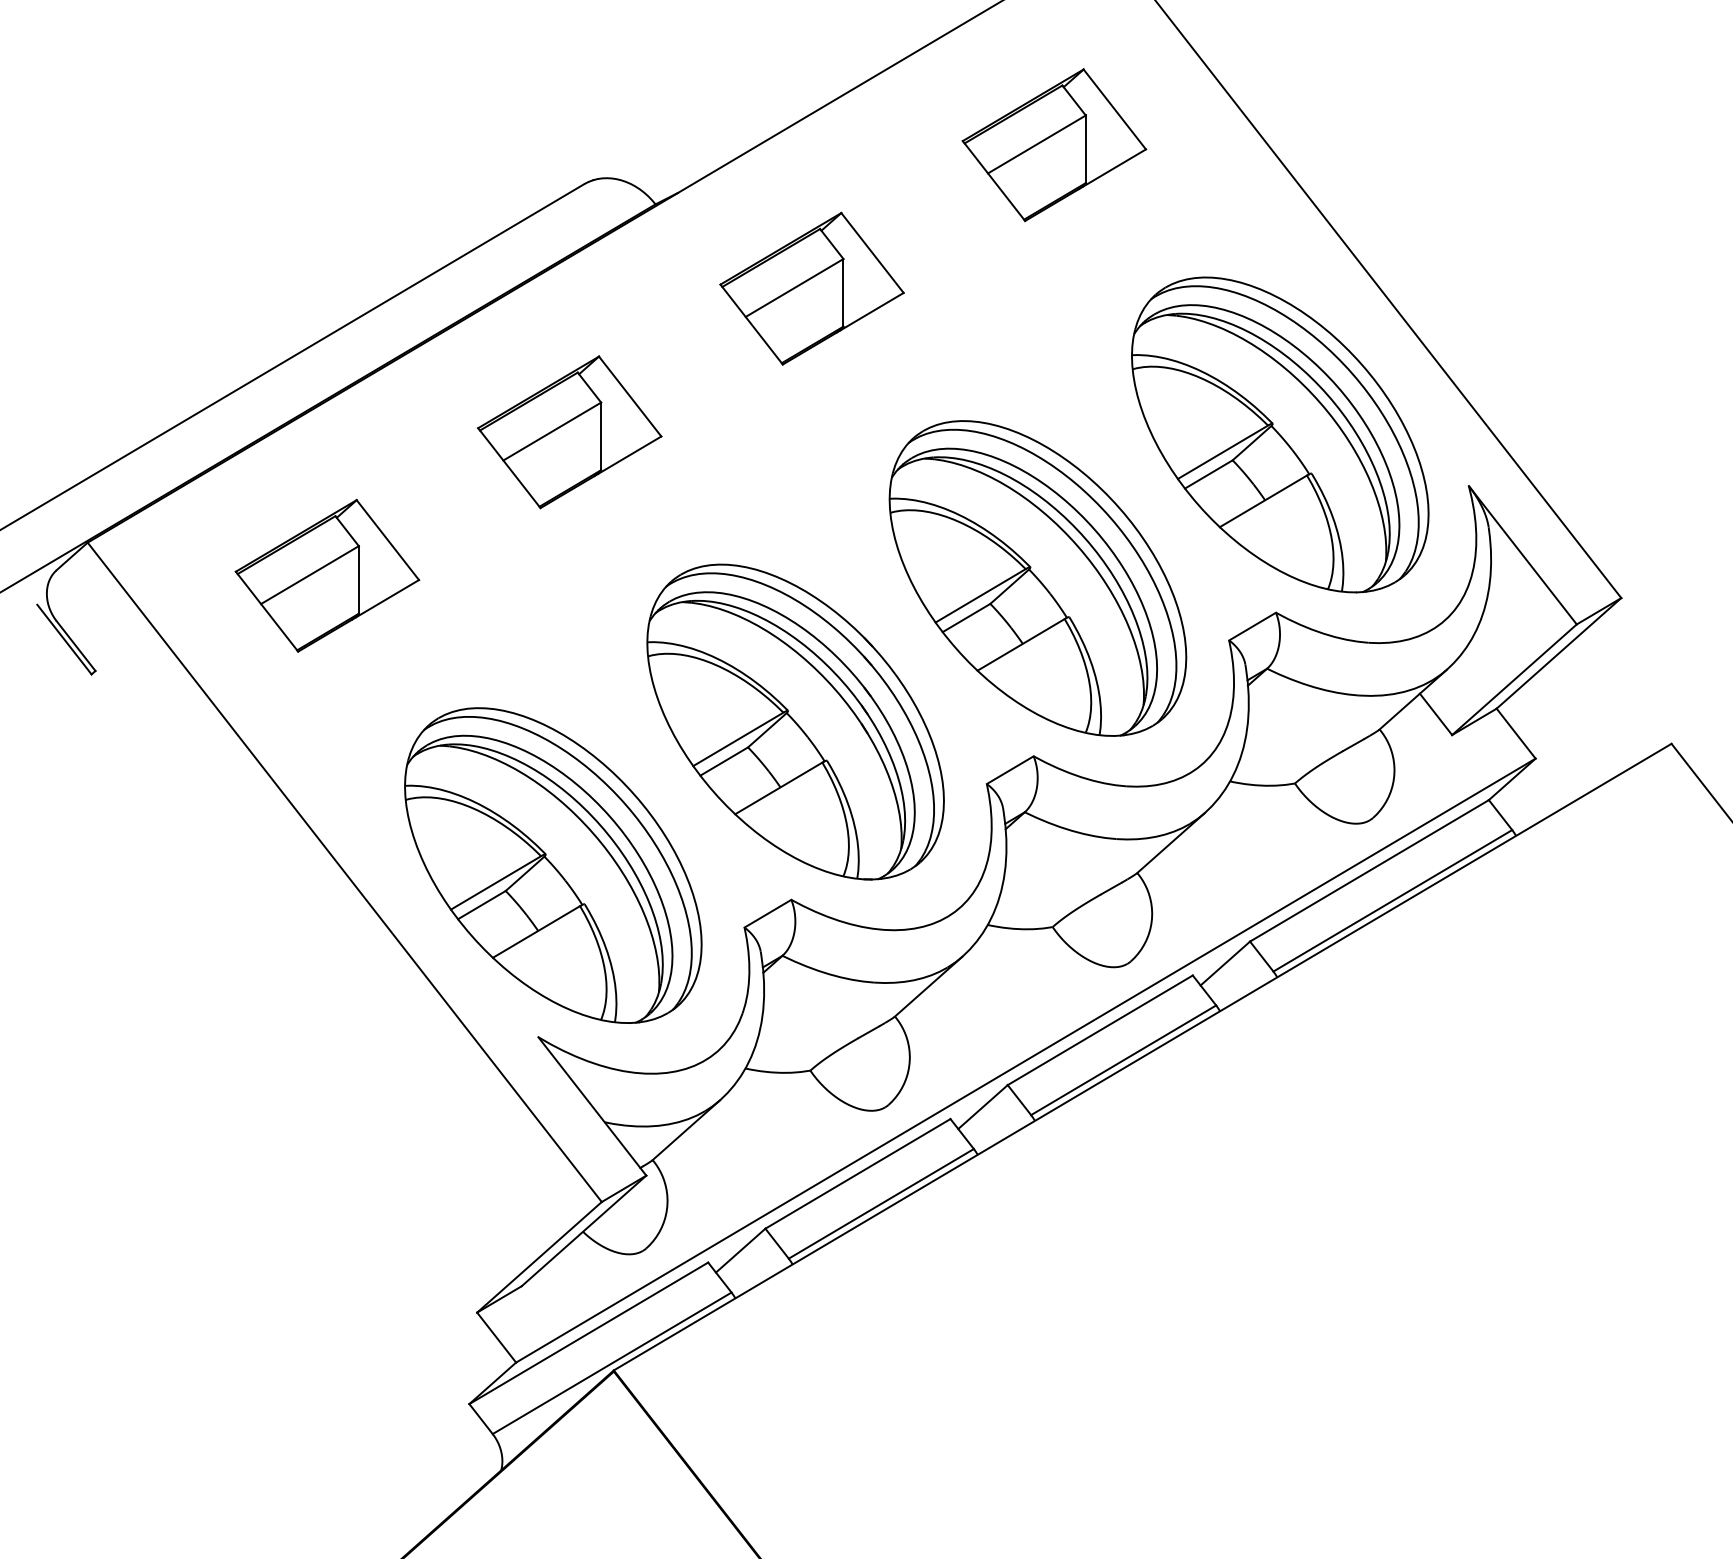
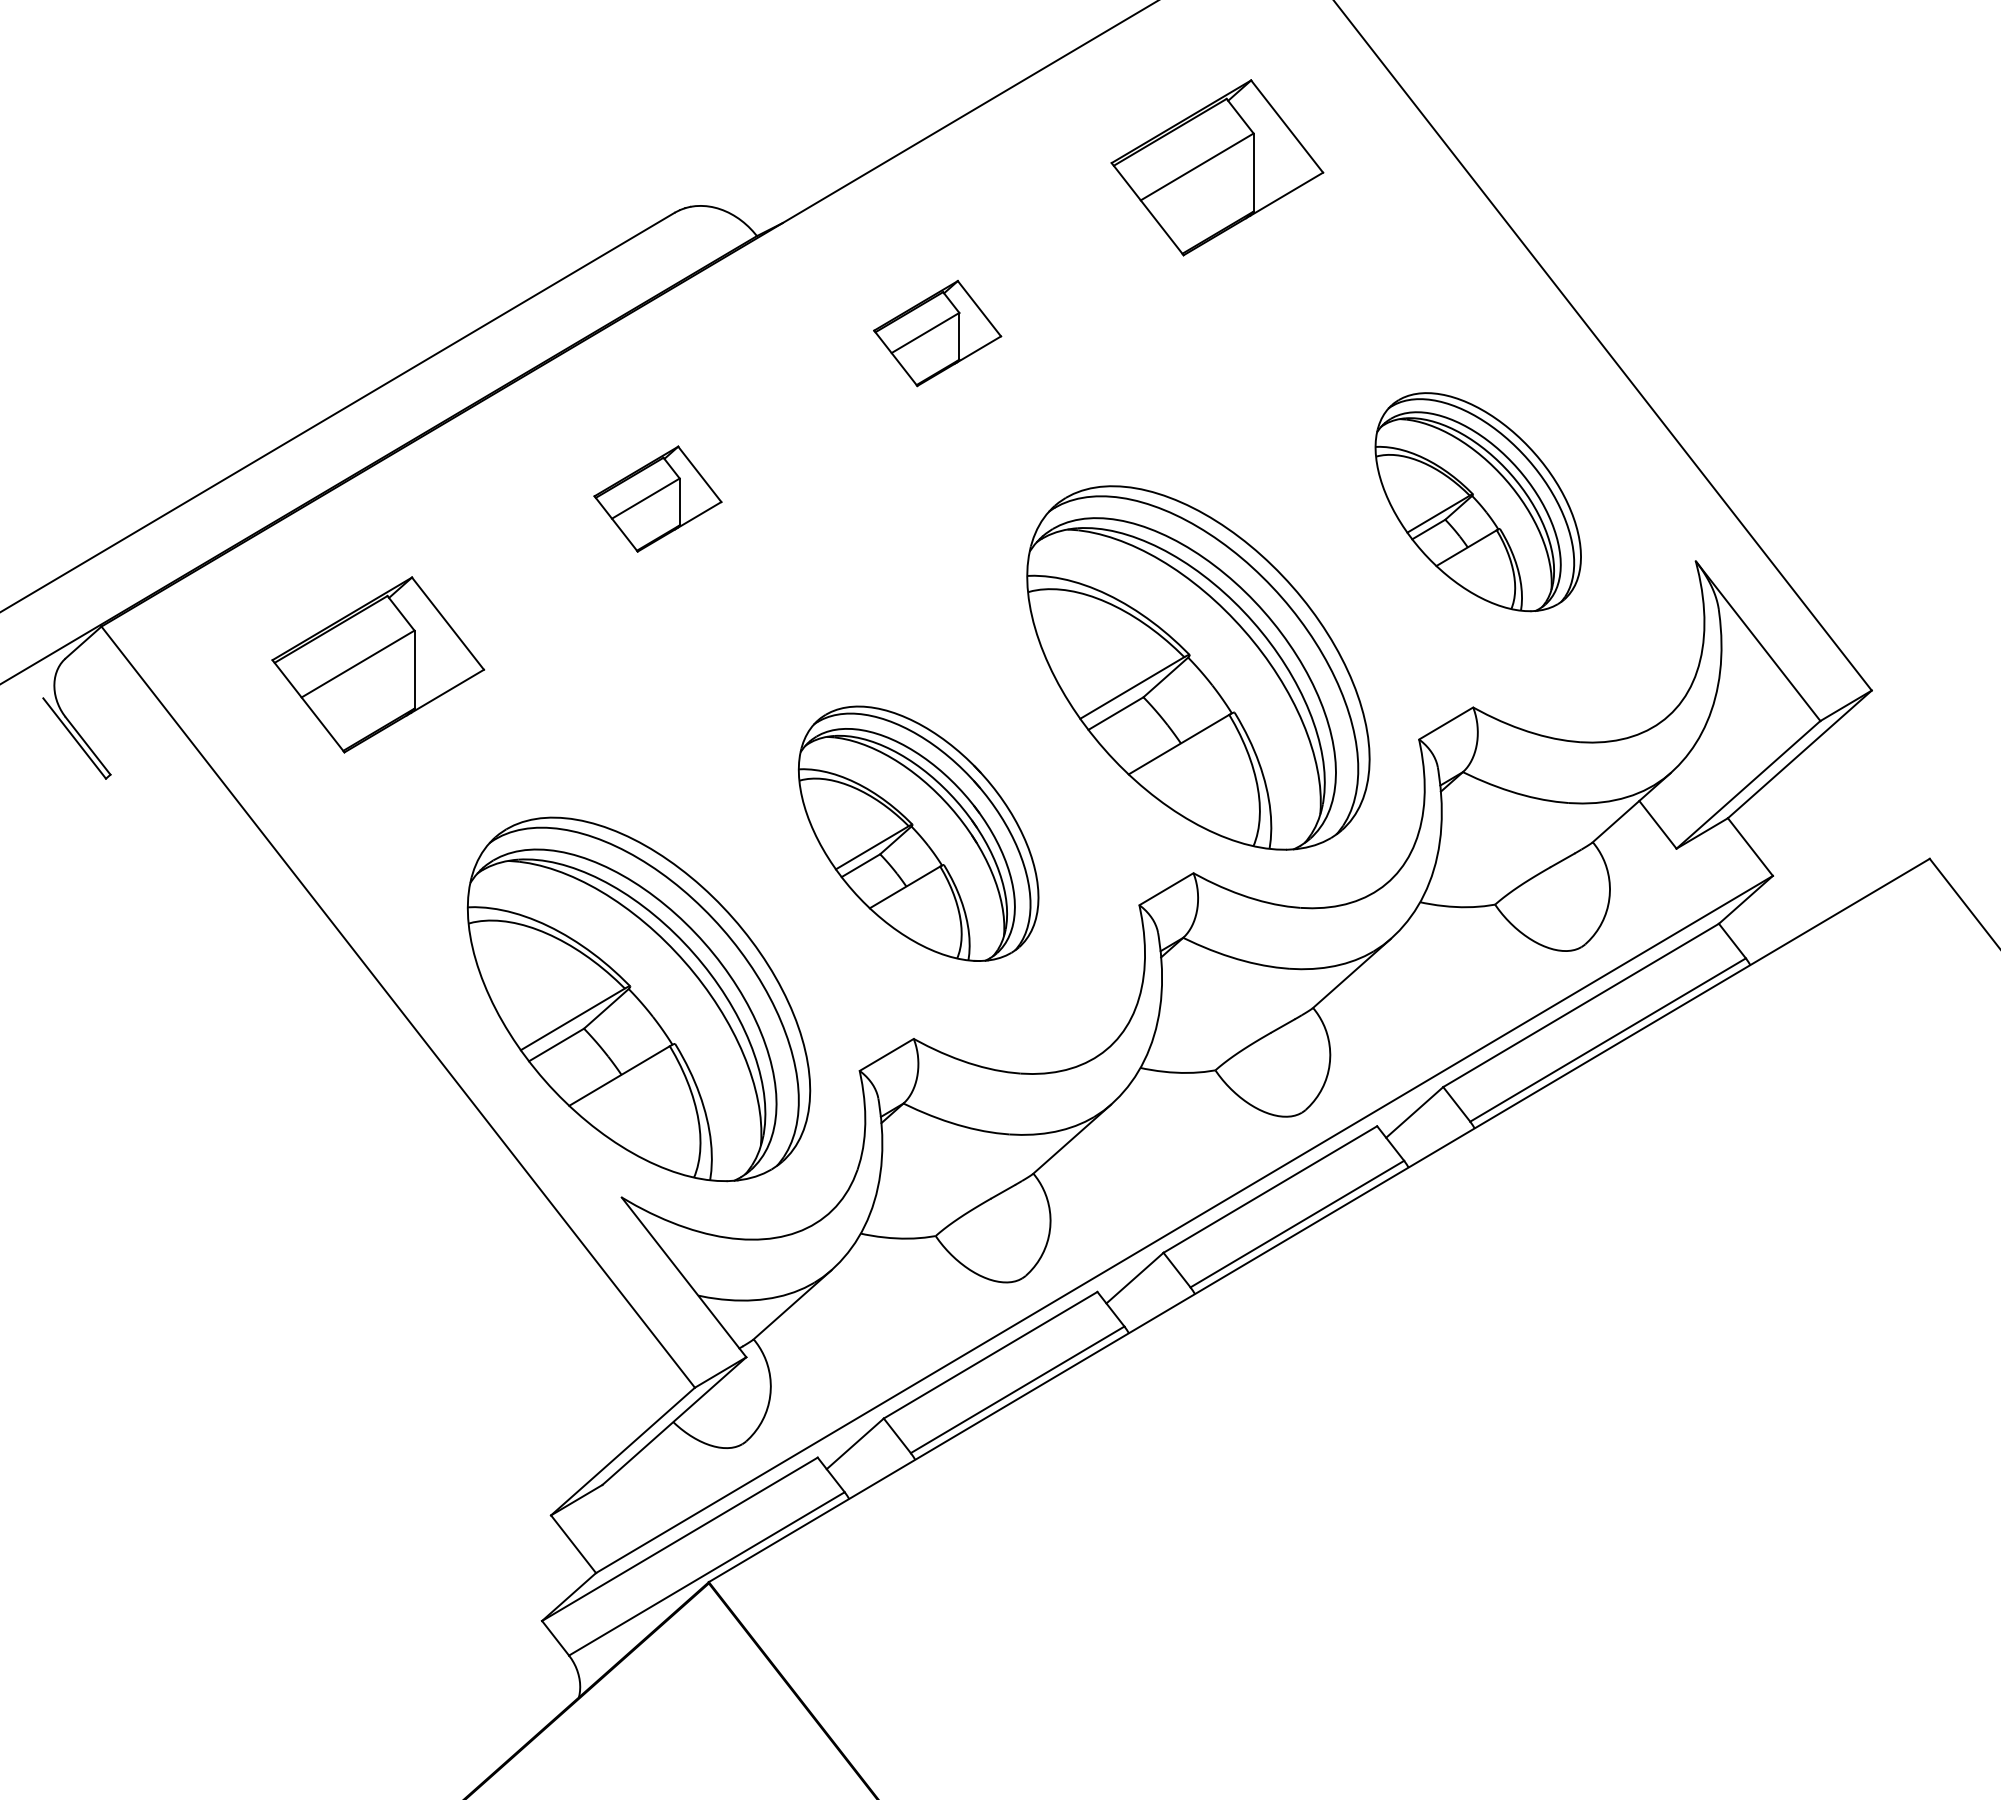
part: (811, 288) -> (937, 333), size x0.6
part: (569, 431) -> (657, 498), size x0.6
part: (1280, 434) -> (1478, 501), size x0.6
part: (795, 721) -> (918, 833), size x0.7

